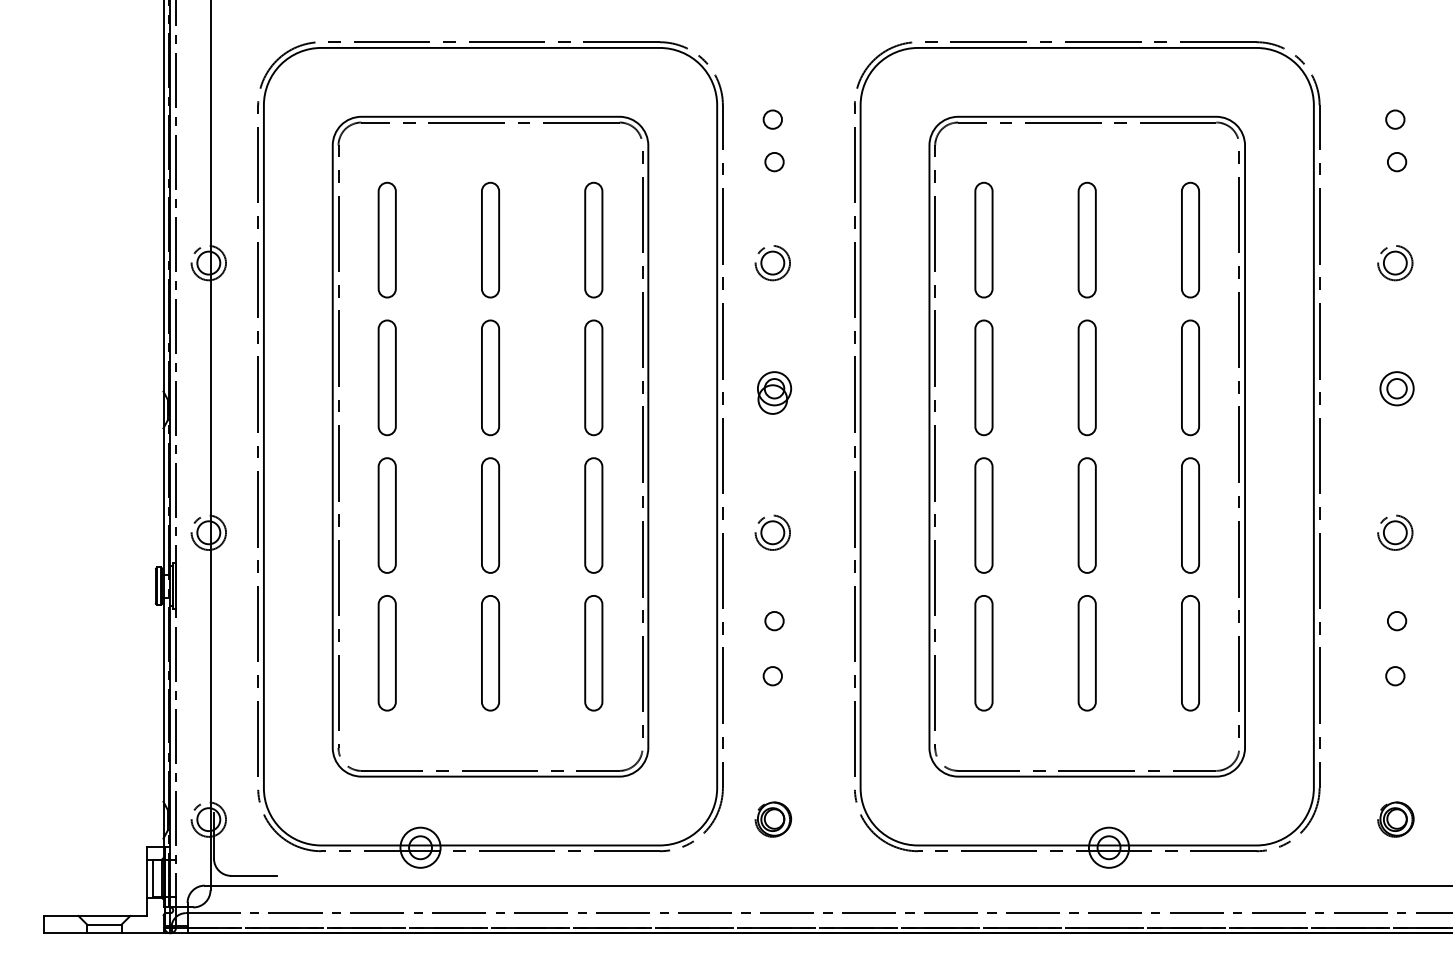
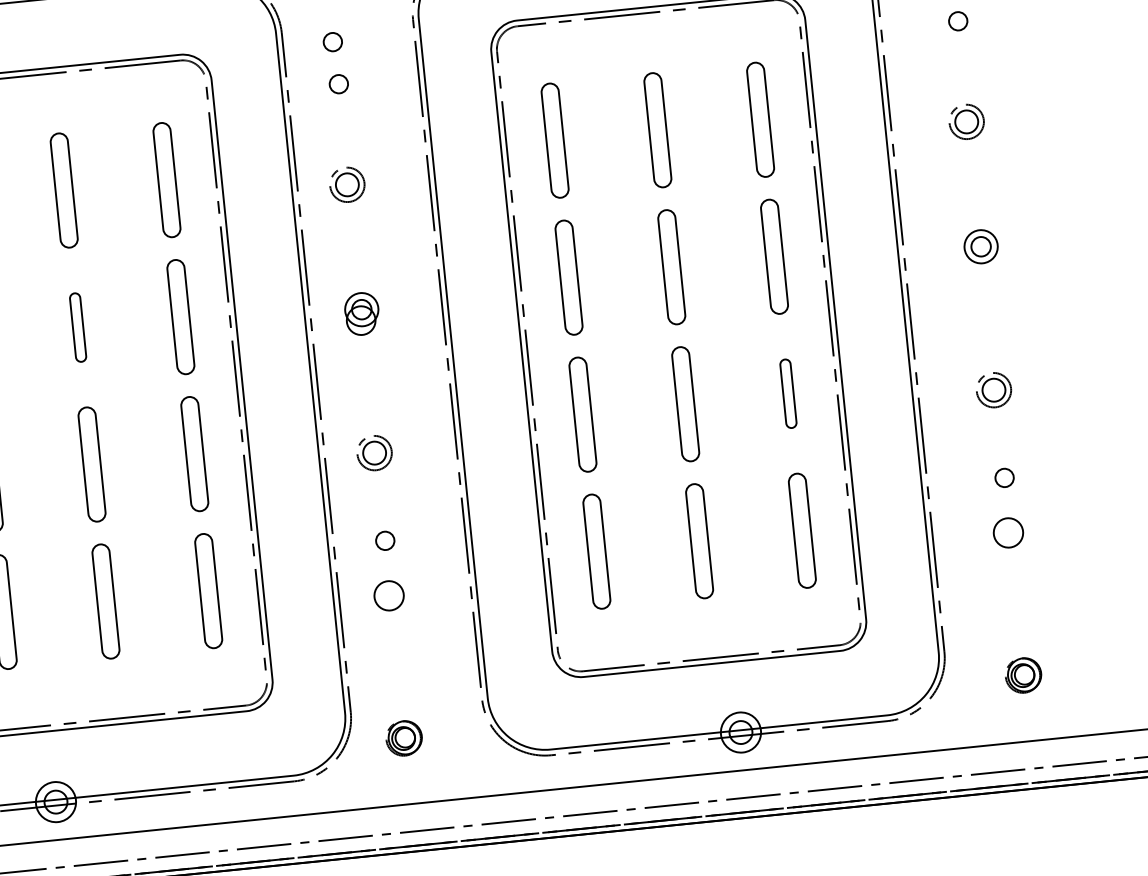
part: (490, 377) -> (78, 327), size x0.6
part: (1190, 515) -> (788, 393), size x0.6
circle: (772, 676) -> (388, 596), size x1.6
circle: (1395, 676) -> (1008, 533), size x1.6

